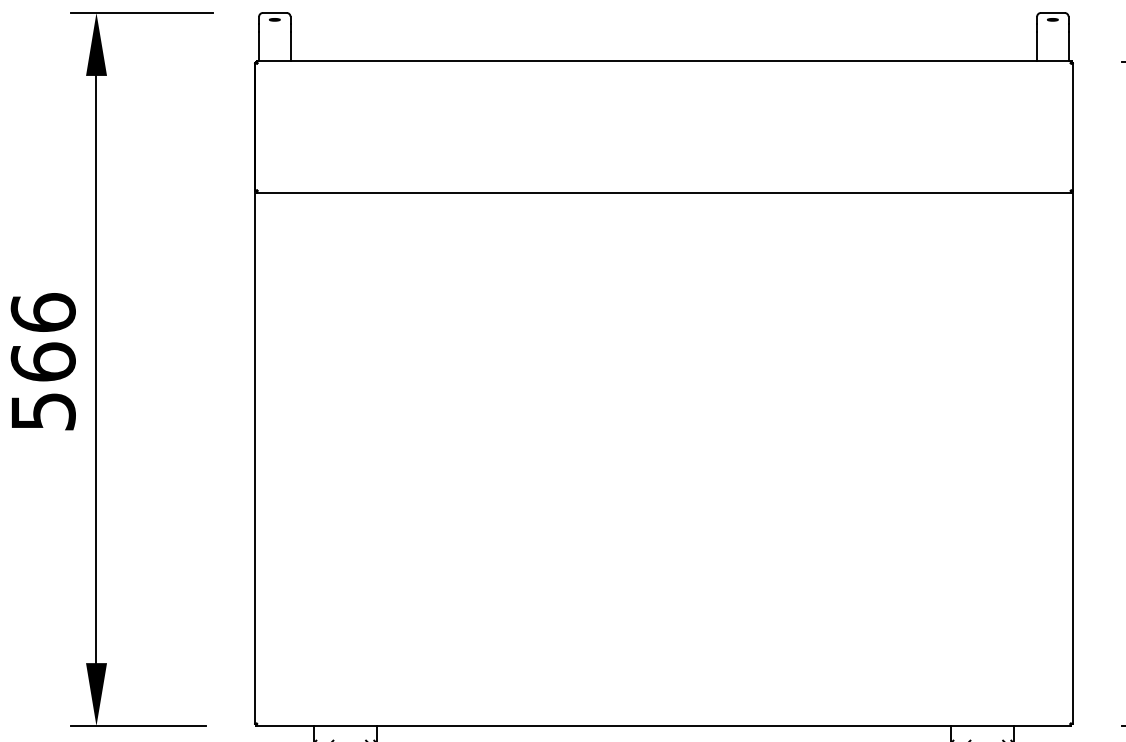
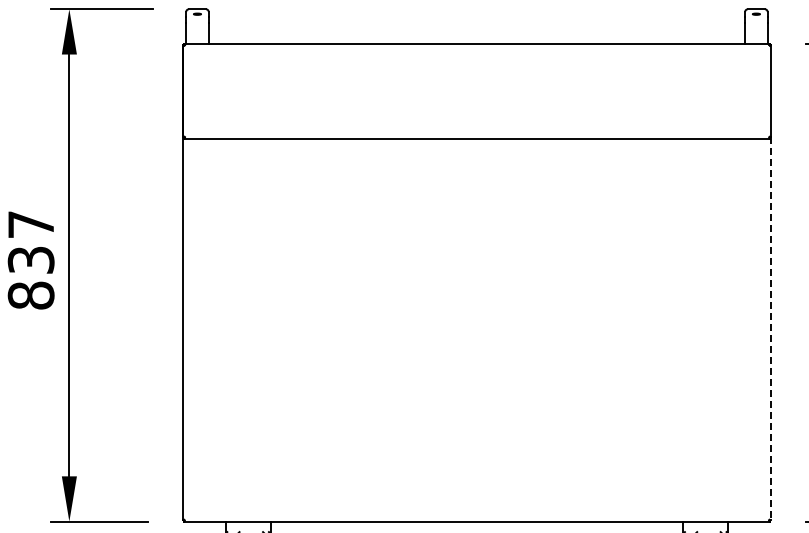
text: (42, 361) -> (30, 259), 566 -> 837
line: (1072, 457) -> (770, 328), solid -> dashed

